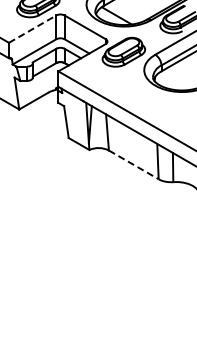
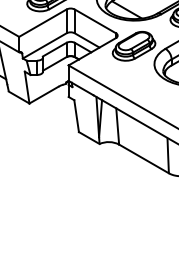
line: (33, 28) -> (43, 22), dashed -> solid
line: (133, 164) -> (143, 158), dashed -> solid

